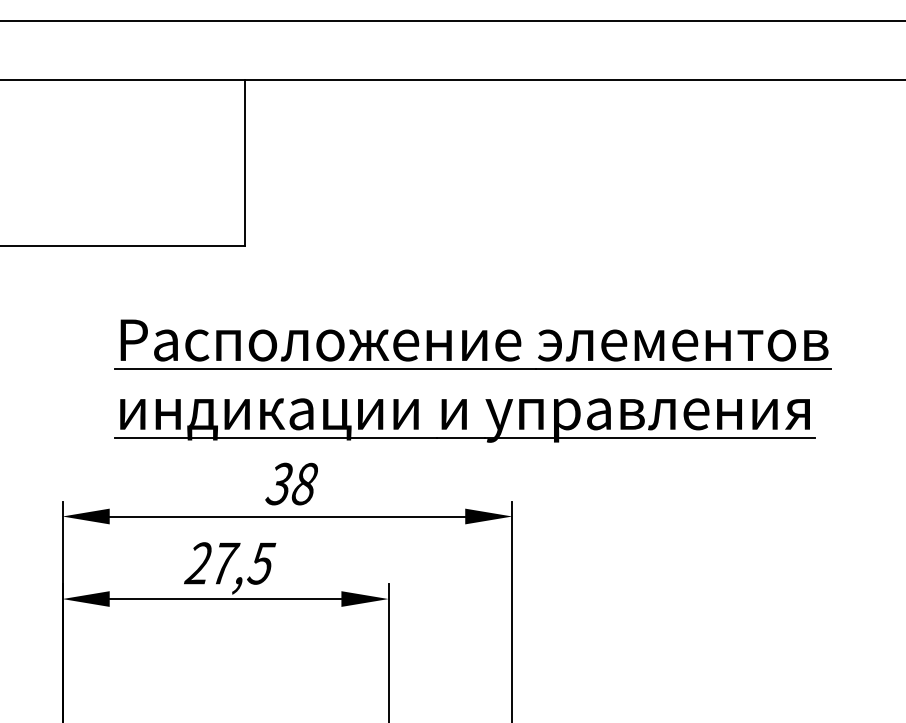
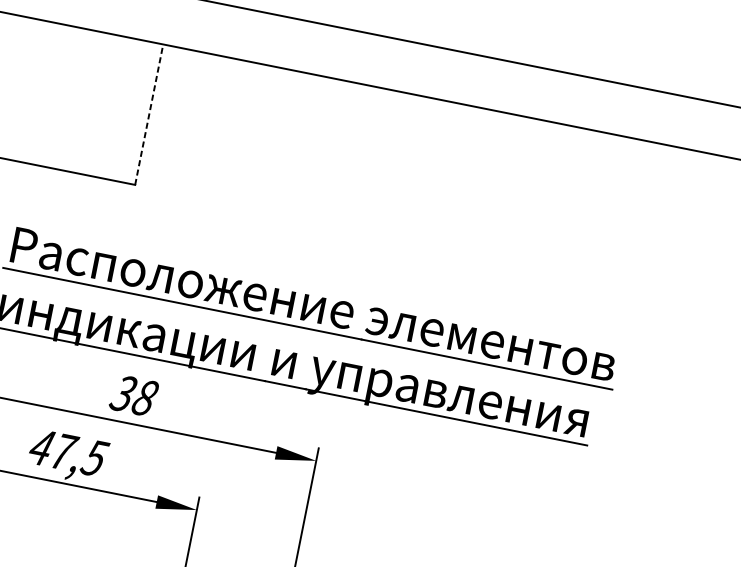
line: (245, 162) -> (149, 114), solid -> dashed
text: (197, 563) -> (40, 447), 27,5 -> 47,5

